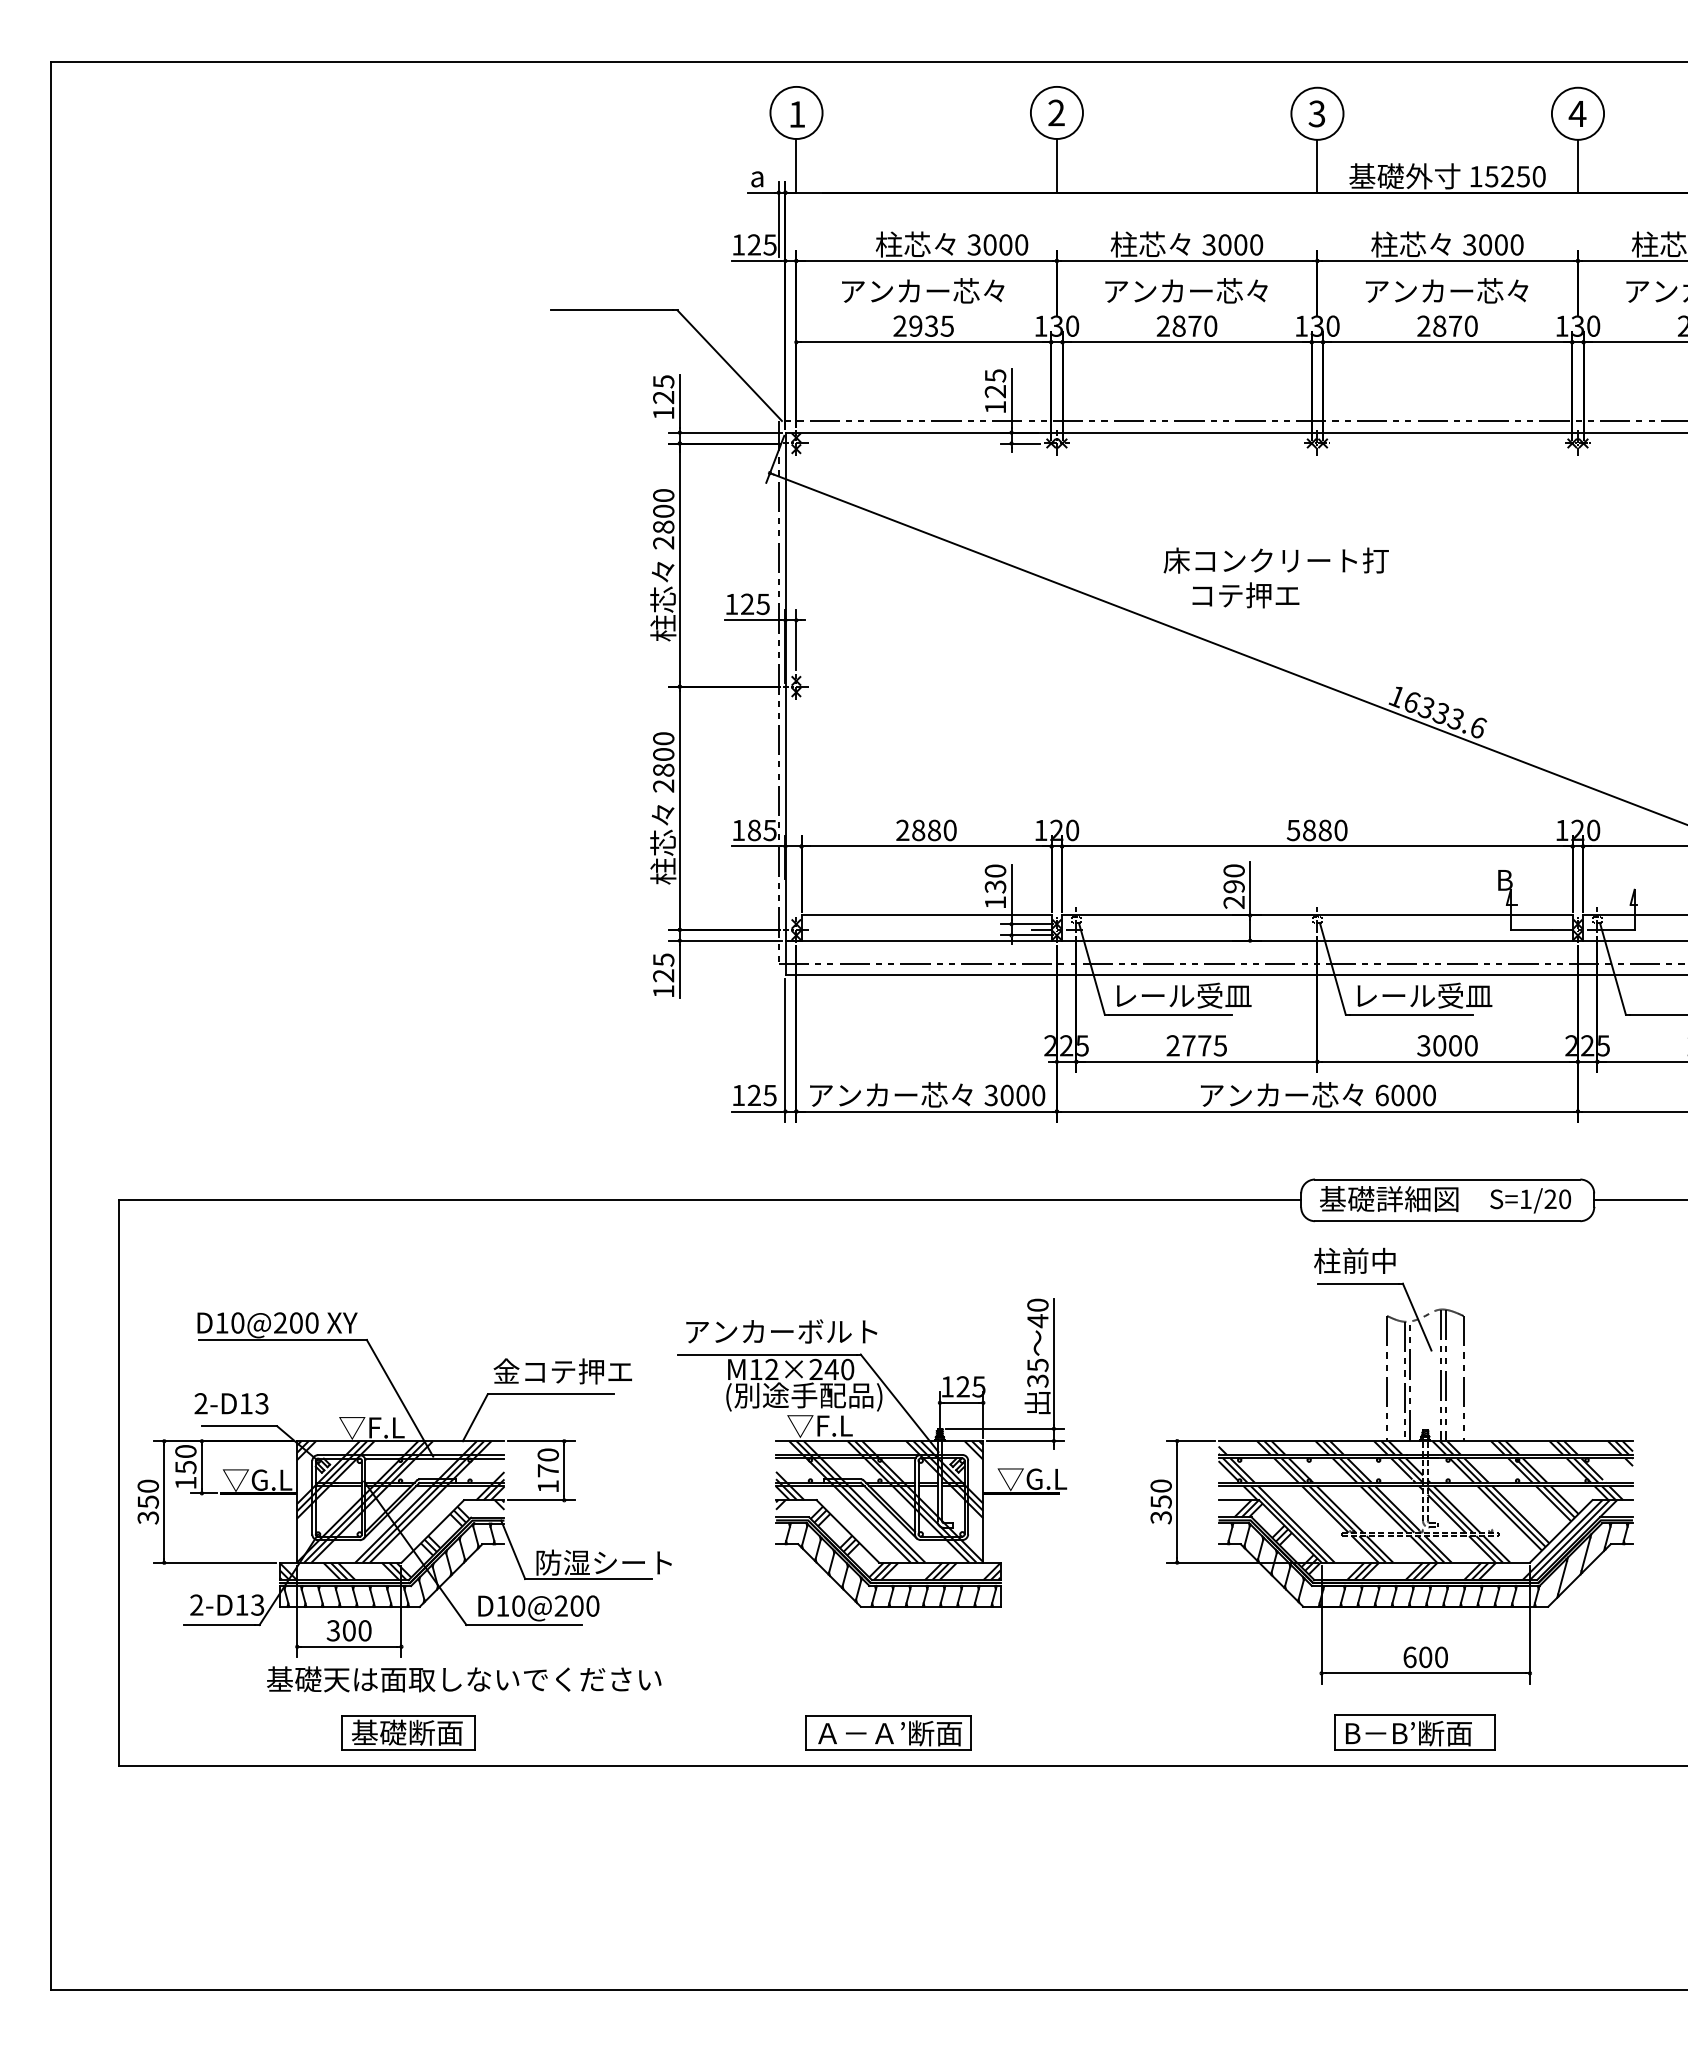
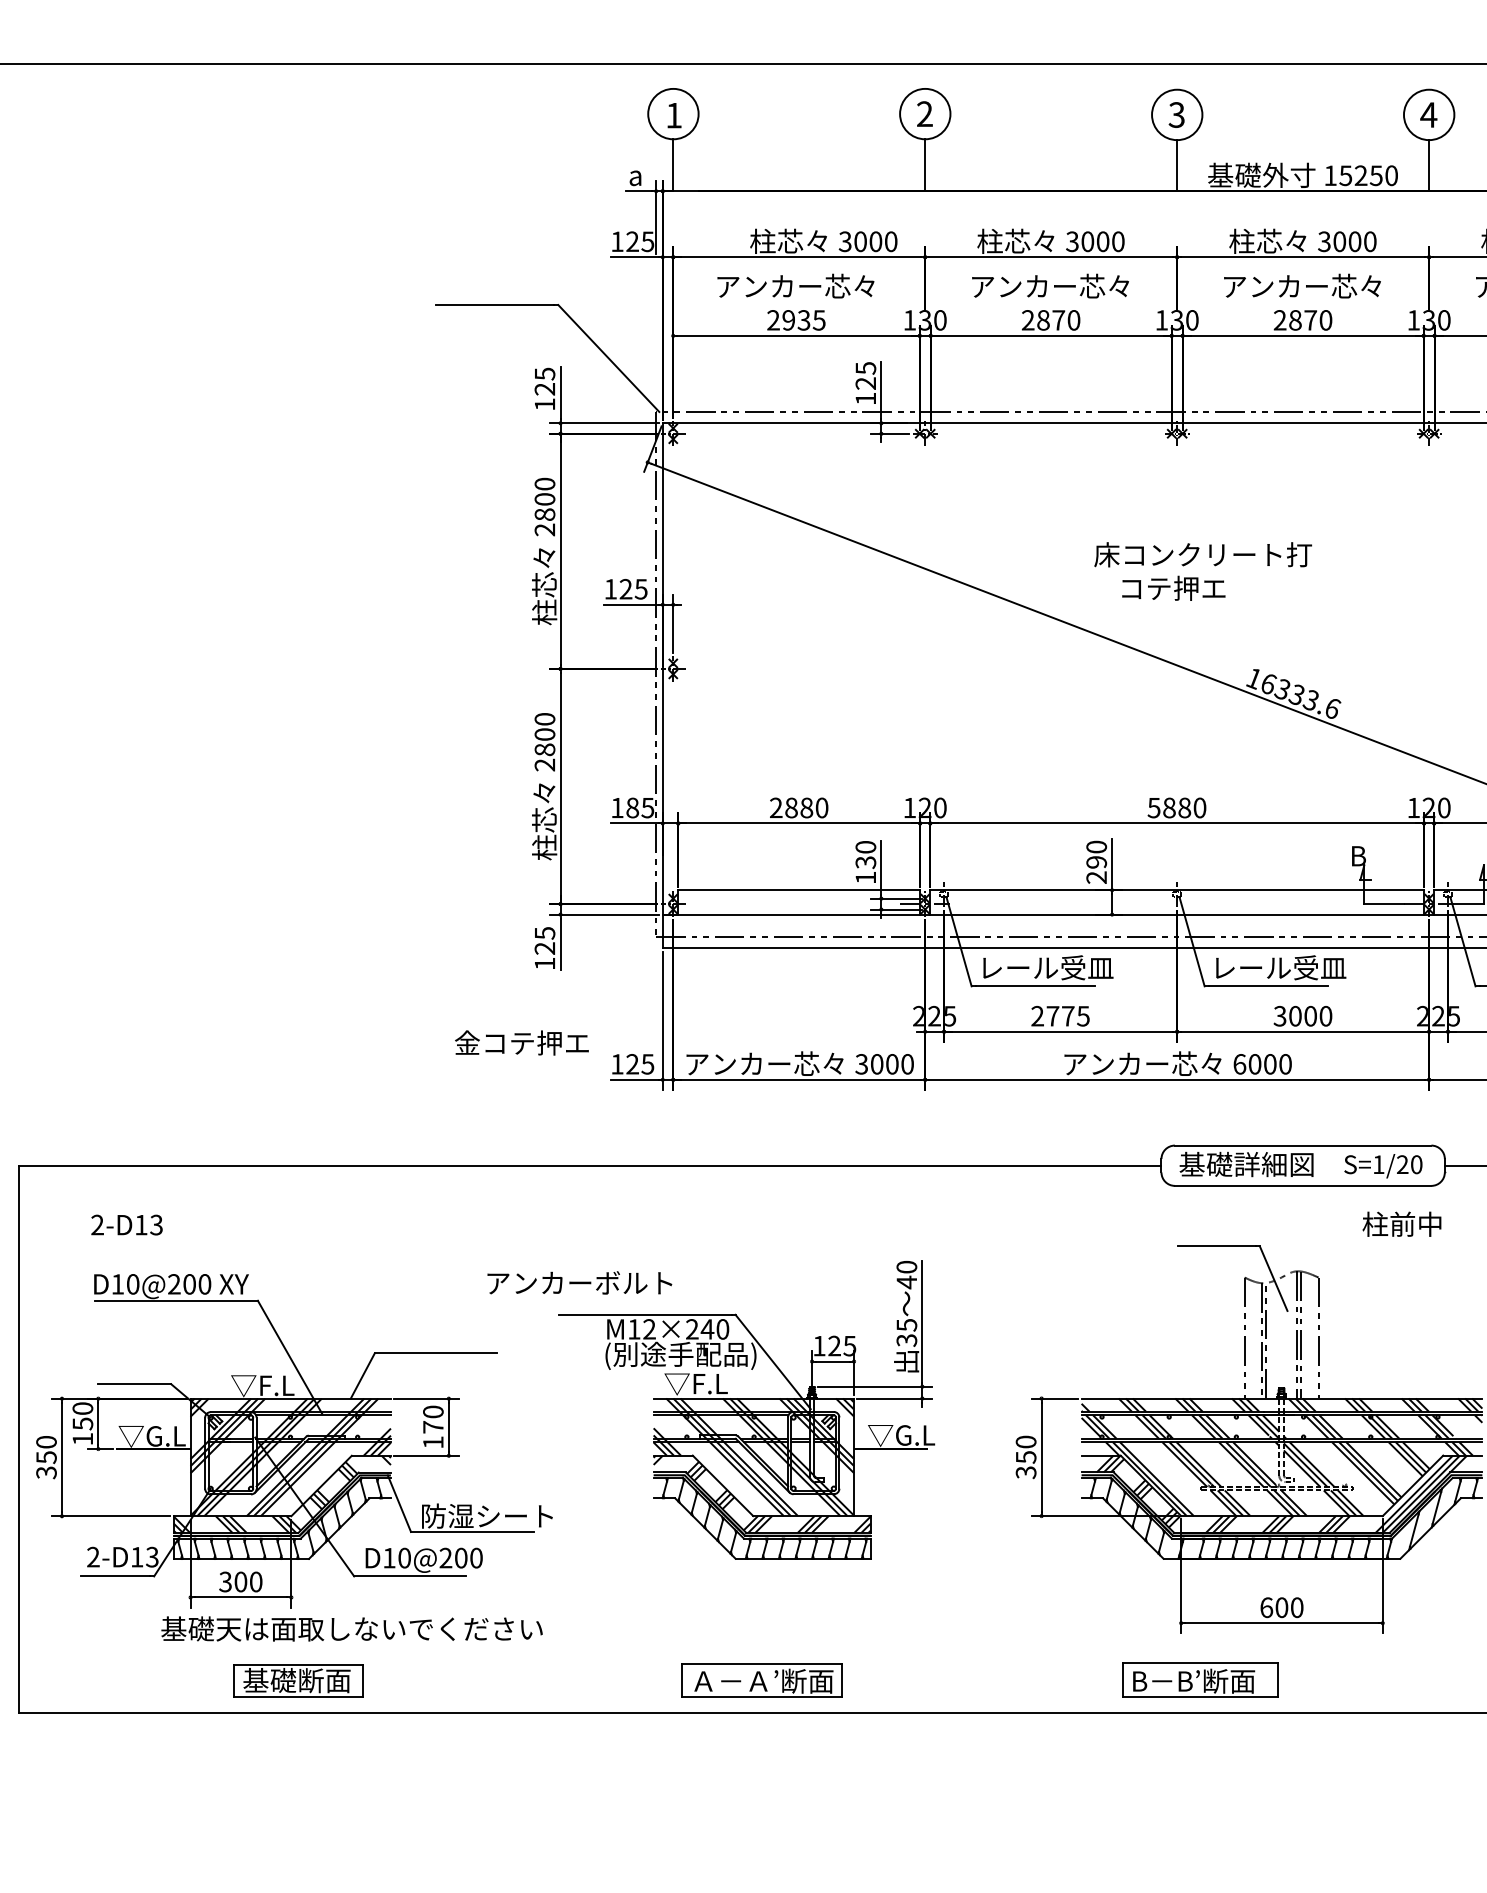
text: (1275, 577) -> (1202, 571), moved
text: (1354, 1260) -> (1401, 1223), moved
text: (781, 1331) -> (579, 1282), moved
text: (562, 1371) -> (521, 1043), moved
text: (231, 1403) -> (126, 1224), moved
part: (1414, 1732) -> (1199, 1680), moved

